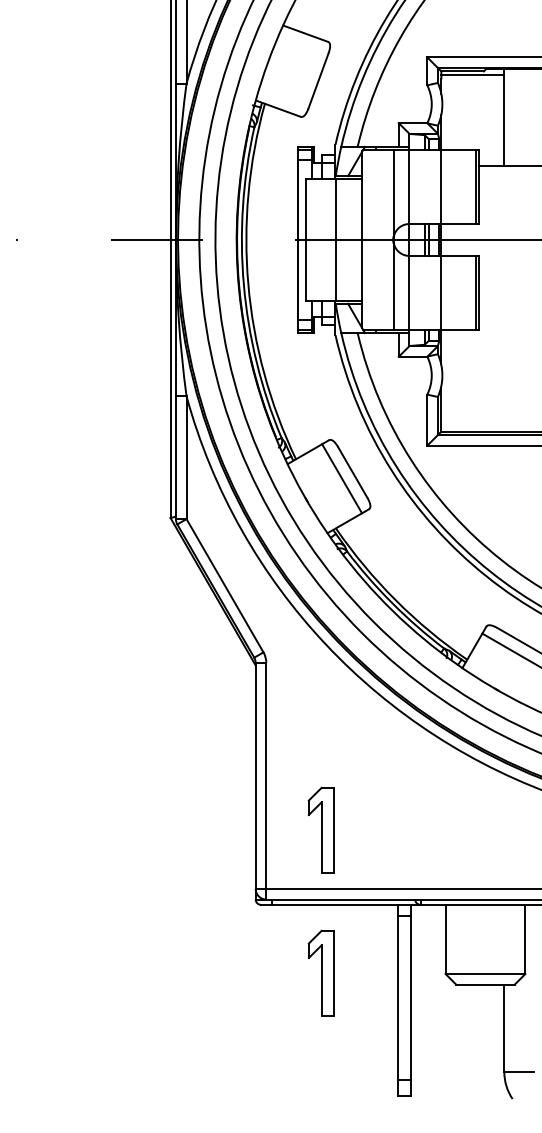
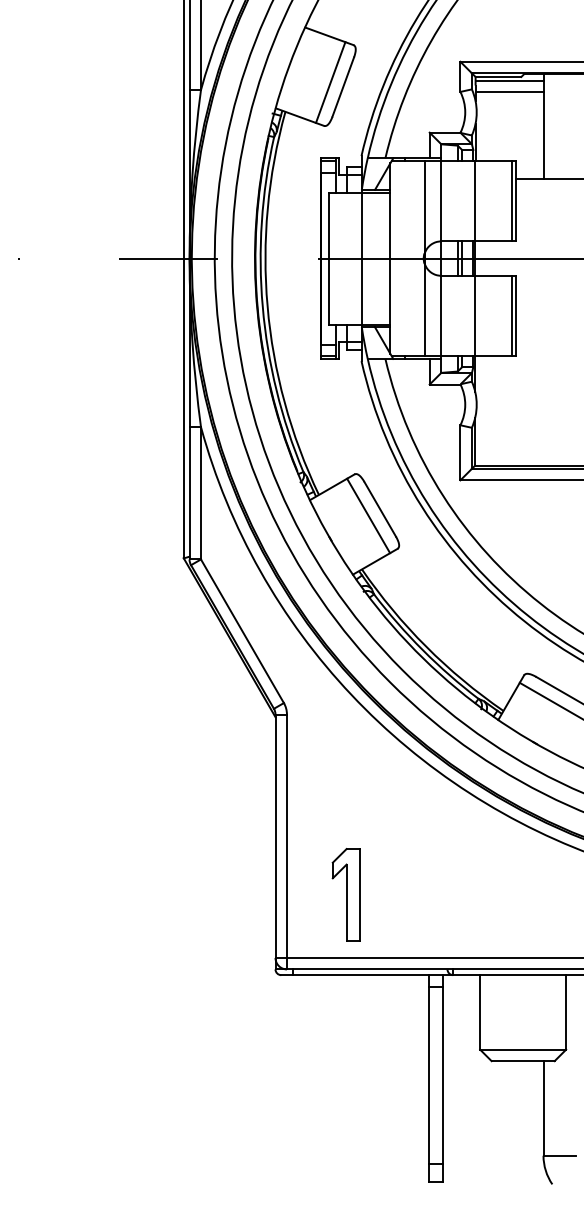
line: (306, 76) -> (330, 82), added
line: (472, 85) -> (509, 92), added
part: (320, 972) -> (345, 1048), removed

